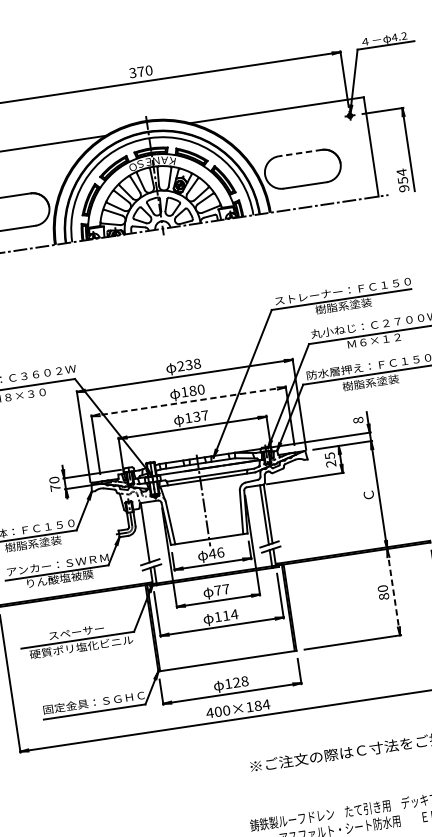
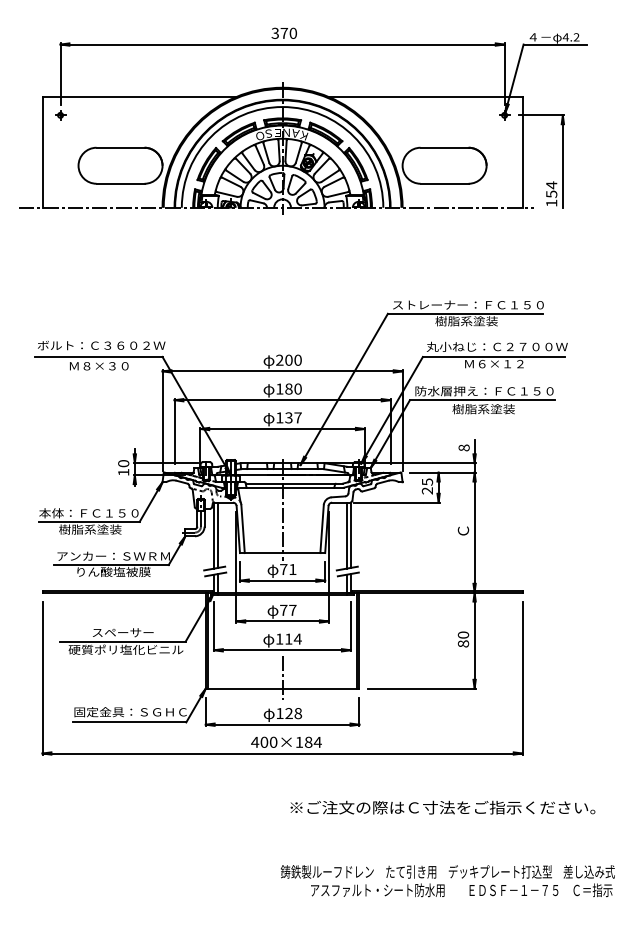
line: (300, 152) -> (444, 147), dashed -> solid
text: (403, 187) -> (551, 202), 954 -> 154
text: (193, 363) -> (293, 359), 238 -> 200
line: (189, 401) -> (283, 400), dashed -> solid
text: (55, 487) -> (123, 471), 70 -> 10
line: (149, 531) -> (218, 534), added
text: (215, 553) -> (287, 569), 46 -> 71
line: (393, 592) -> (474, 640), dashed -> solid
line: (225, 651) -> (282, 677), added

